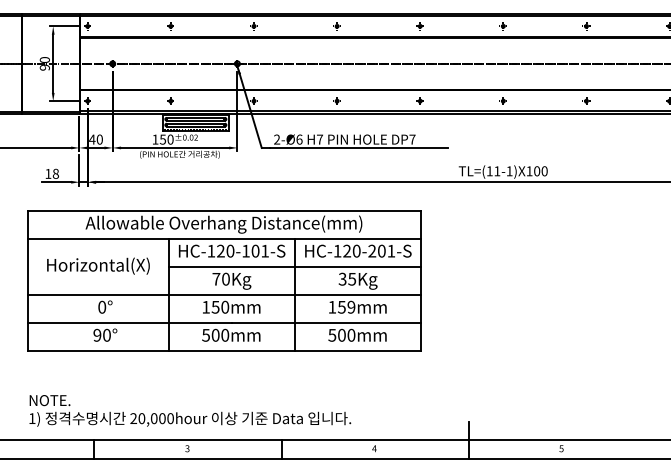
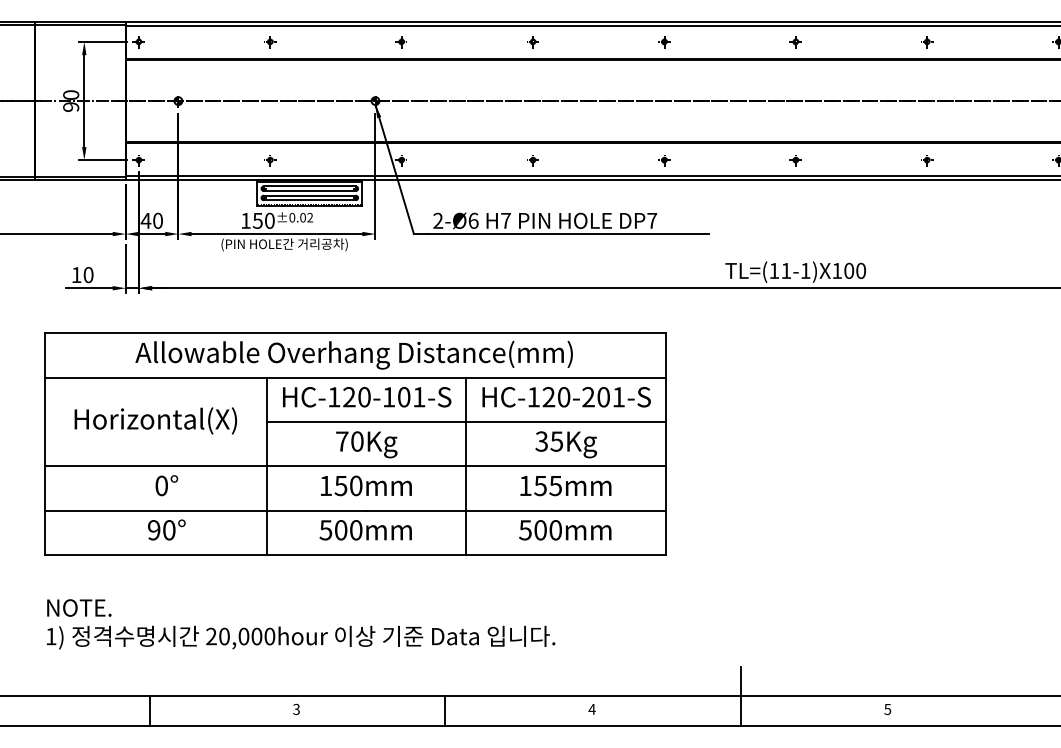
text: (55, 173) -> (87, 274), 18 -> 10
text: (351, 306) -> (555, 484), 159mm -> 155mm
text: (190, 410) -> (301, 623), moved

